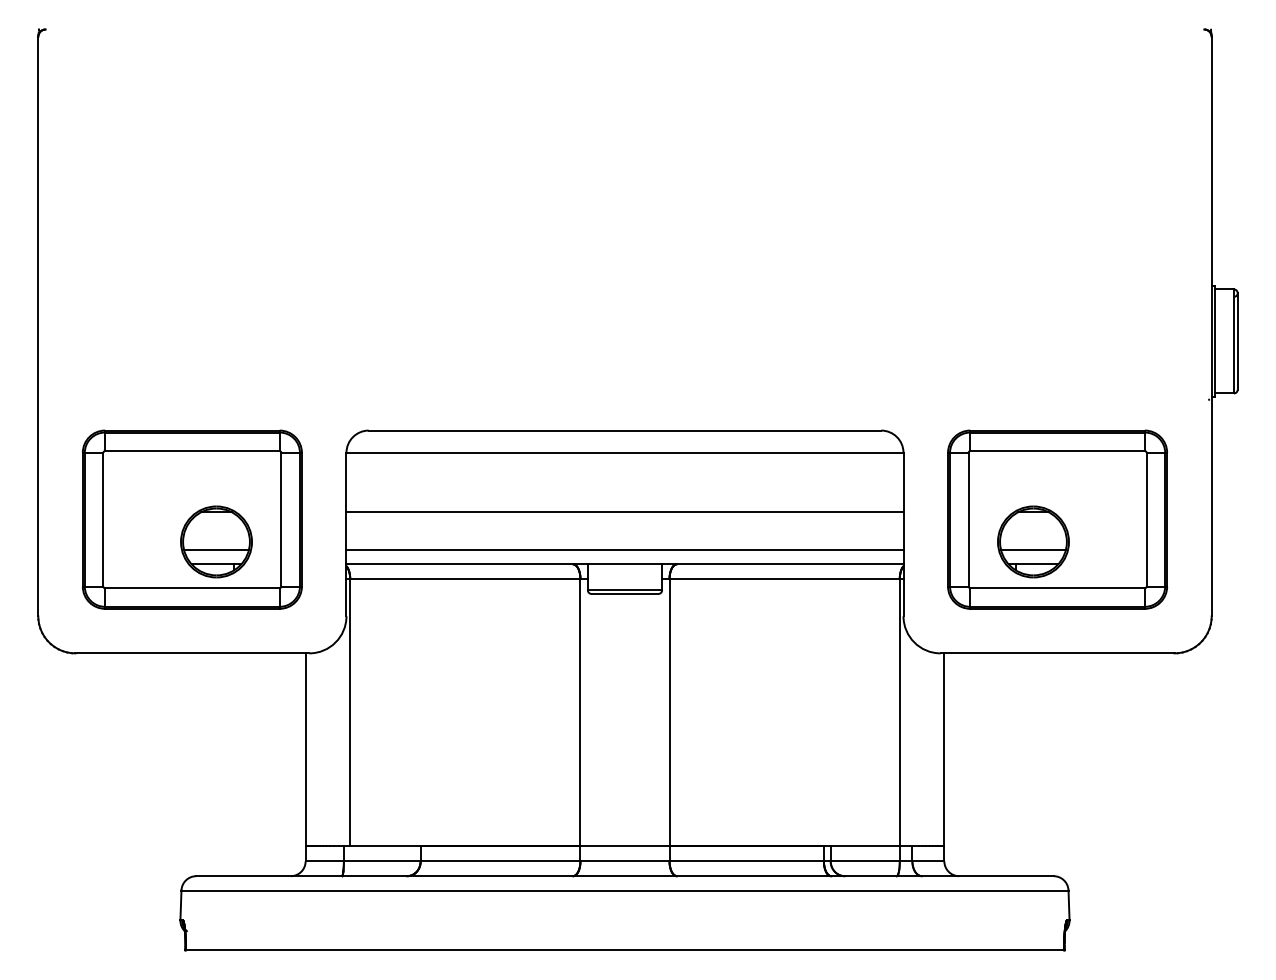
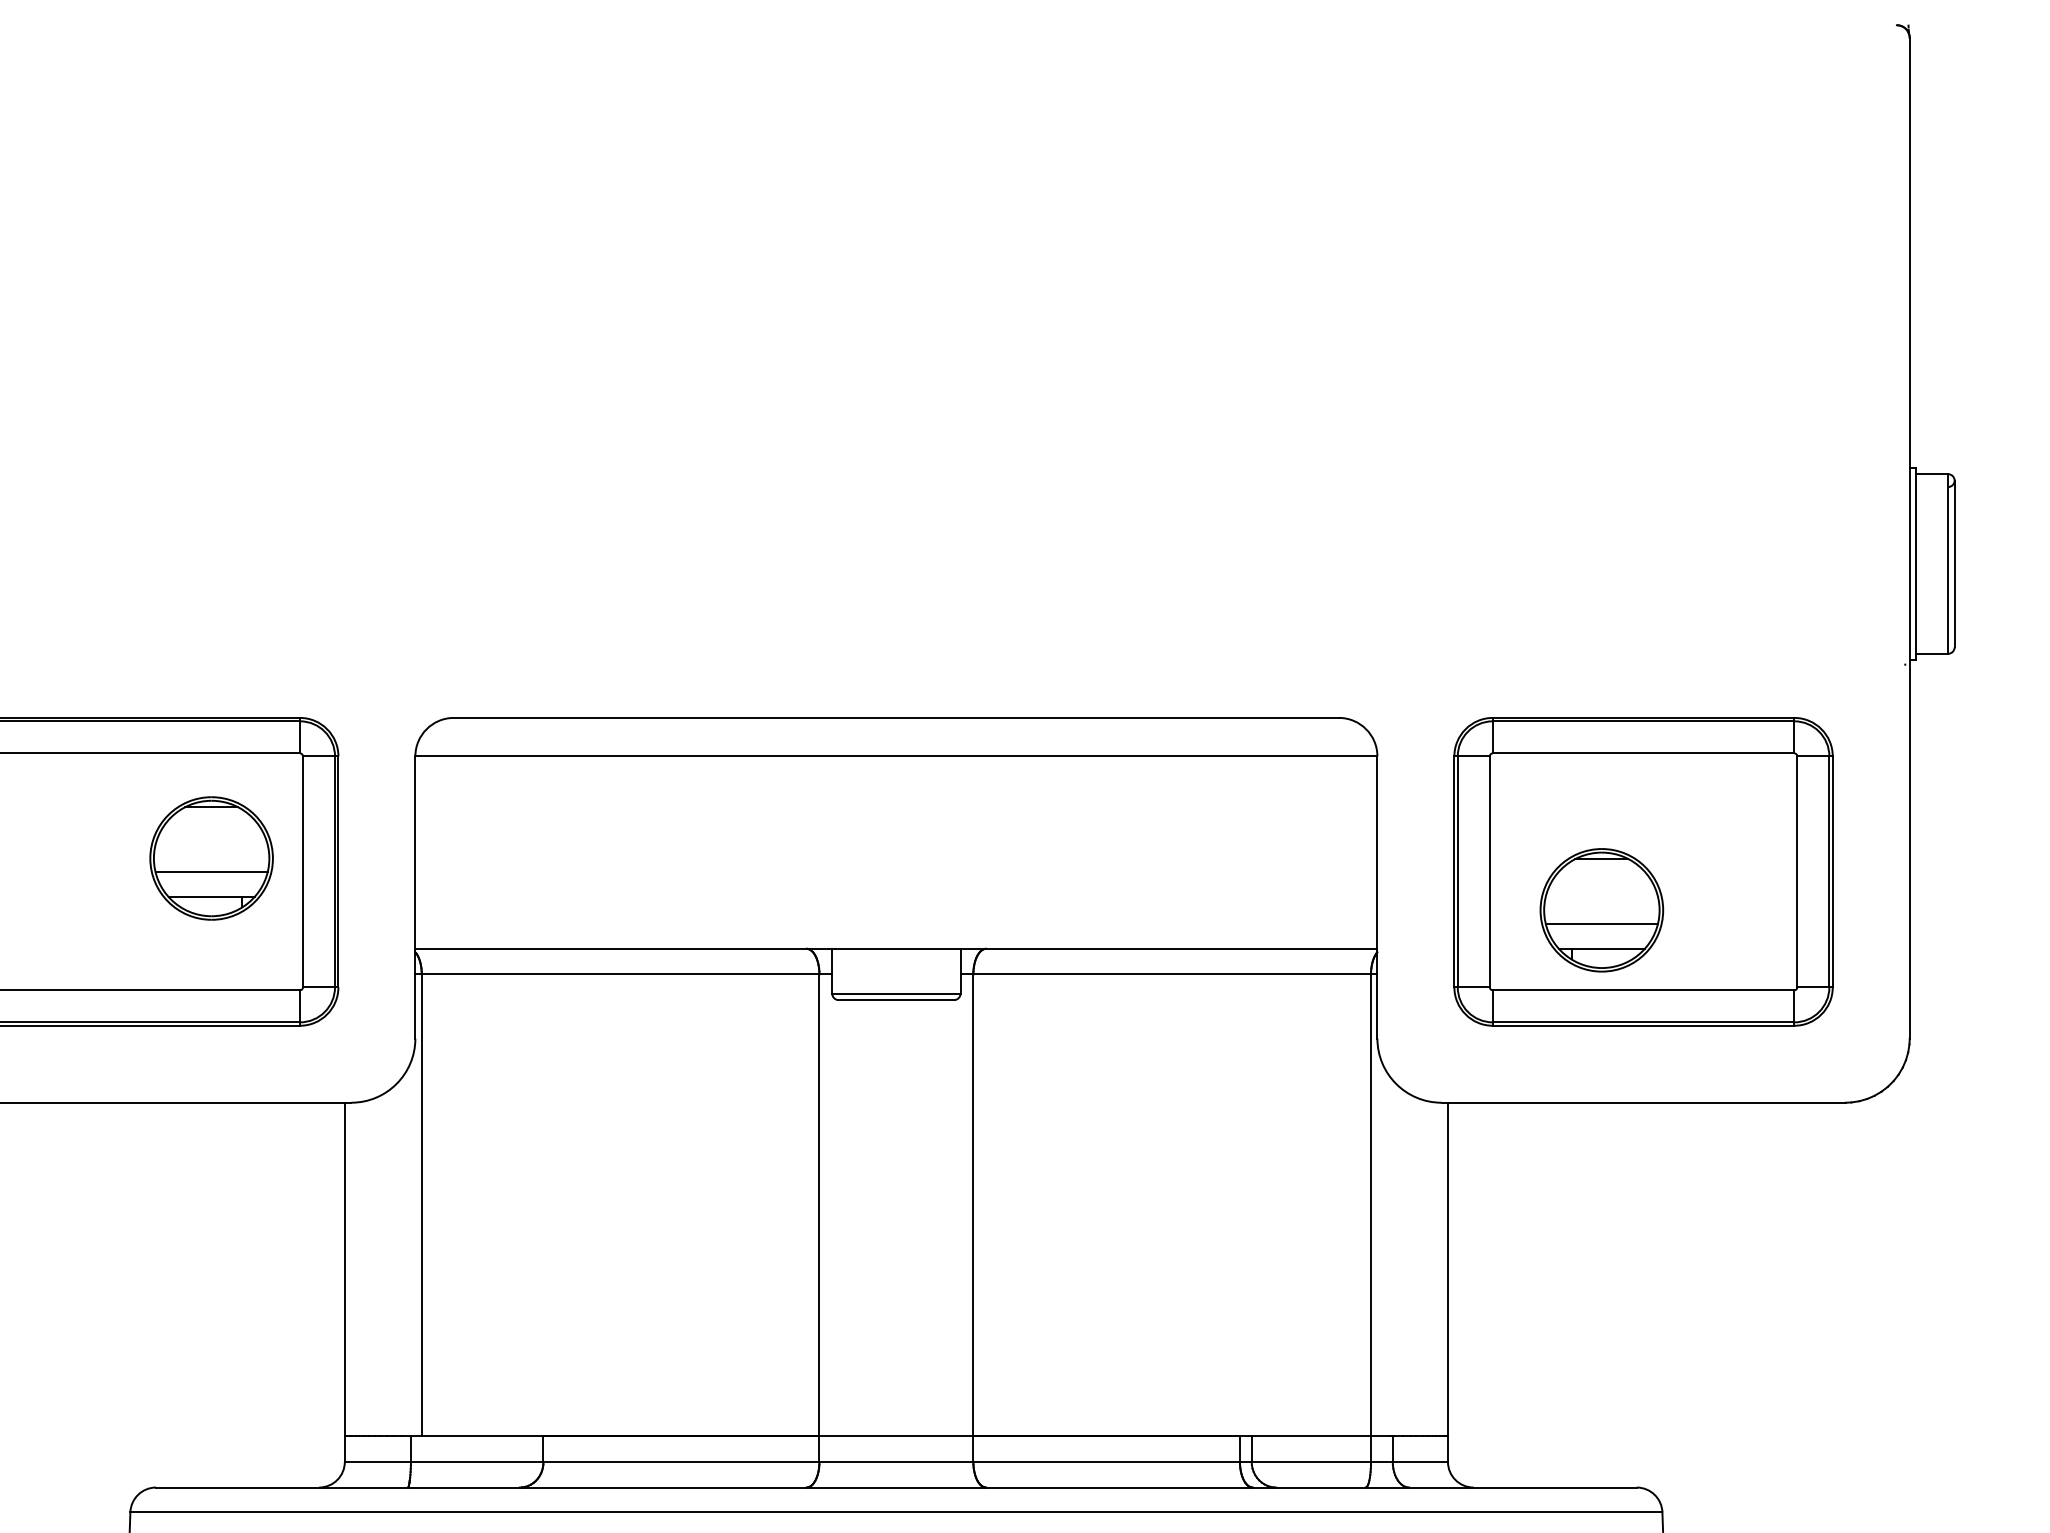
line: (624, 512) -> (895, 859), removed
part: (216, 541) -> (211, 857), moved
line: (624, 549) -> (895, 923), removed

